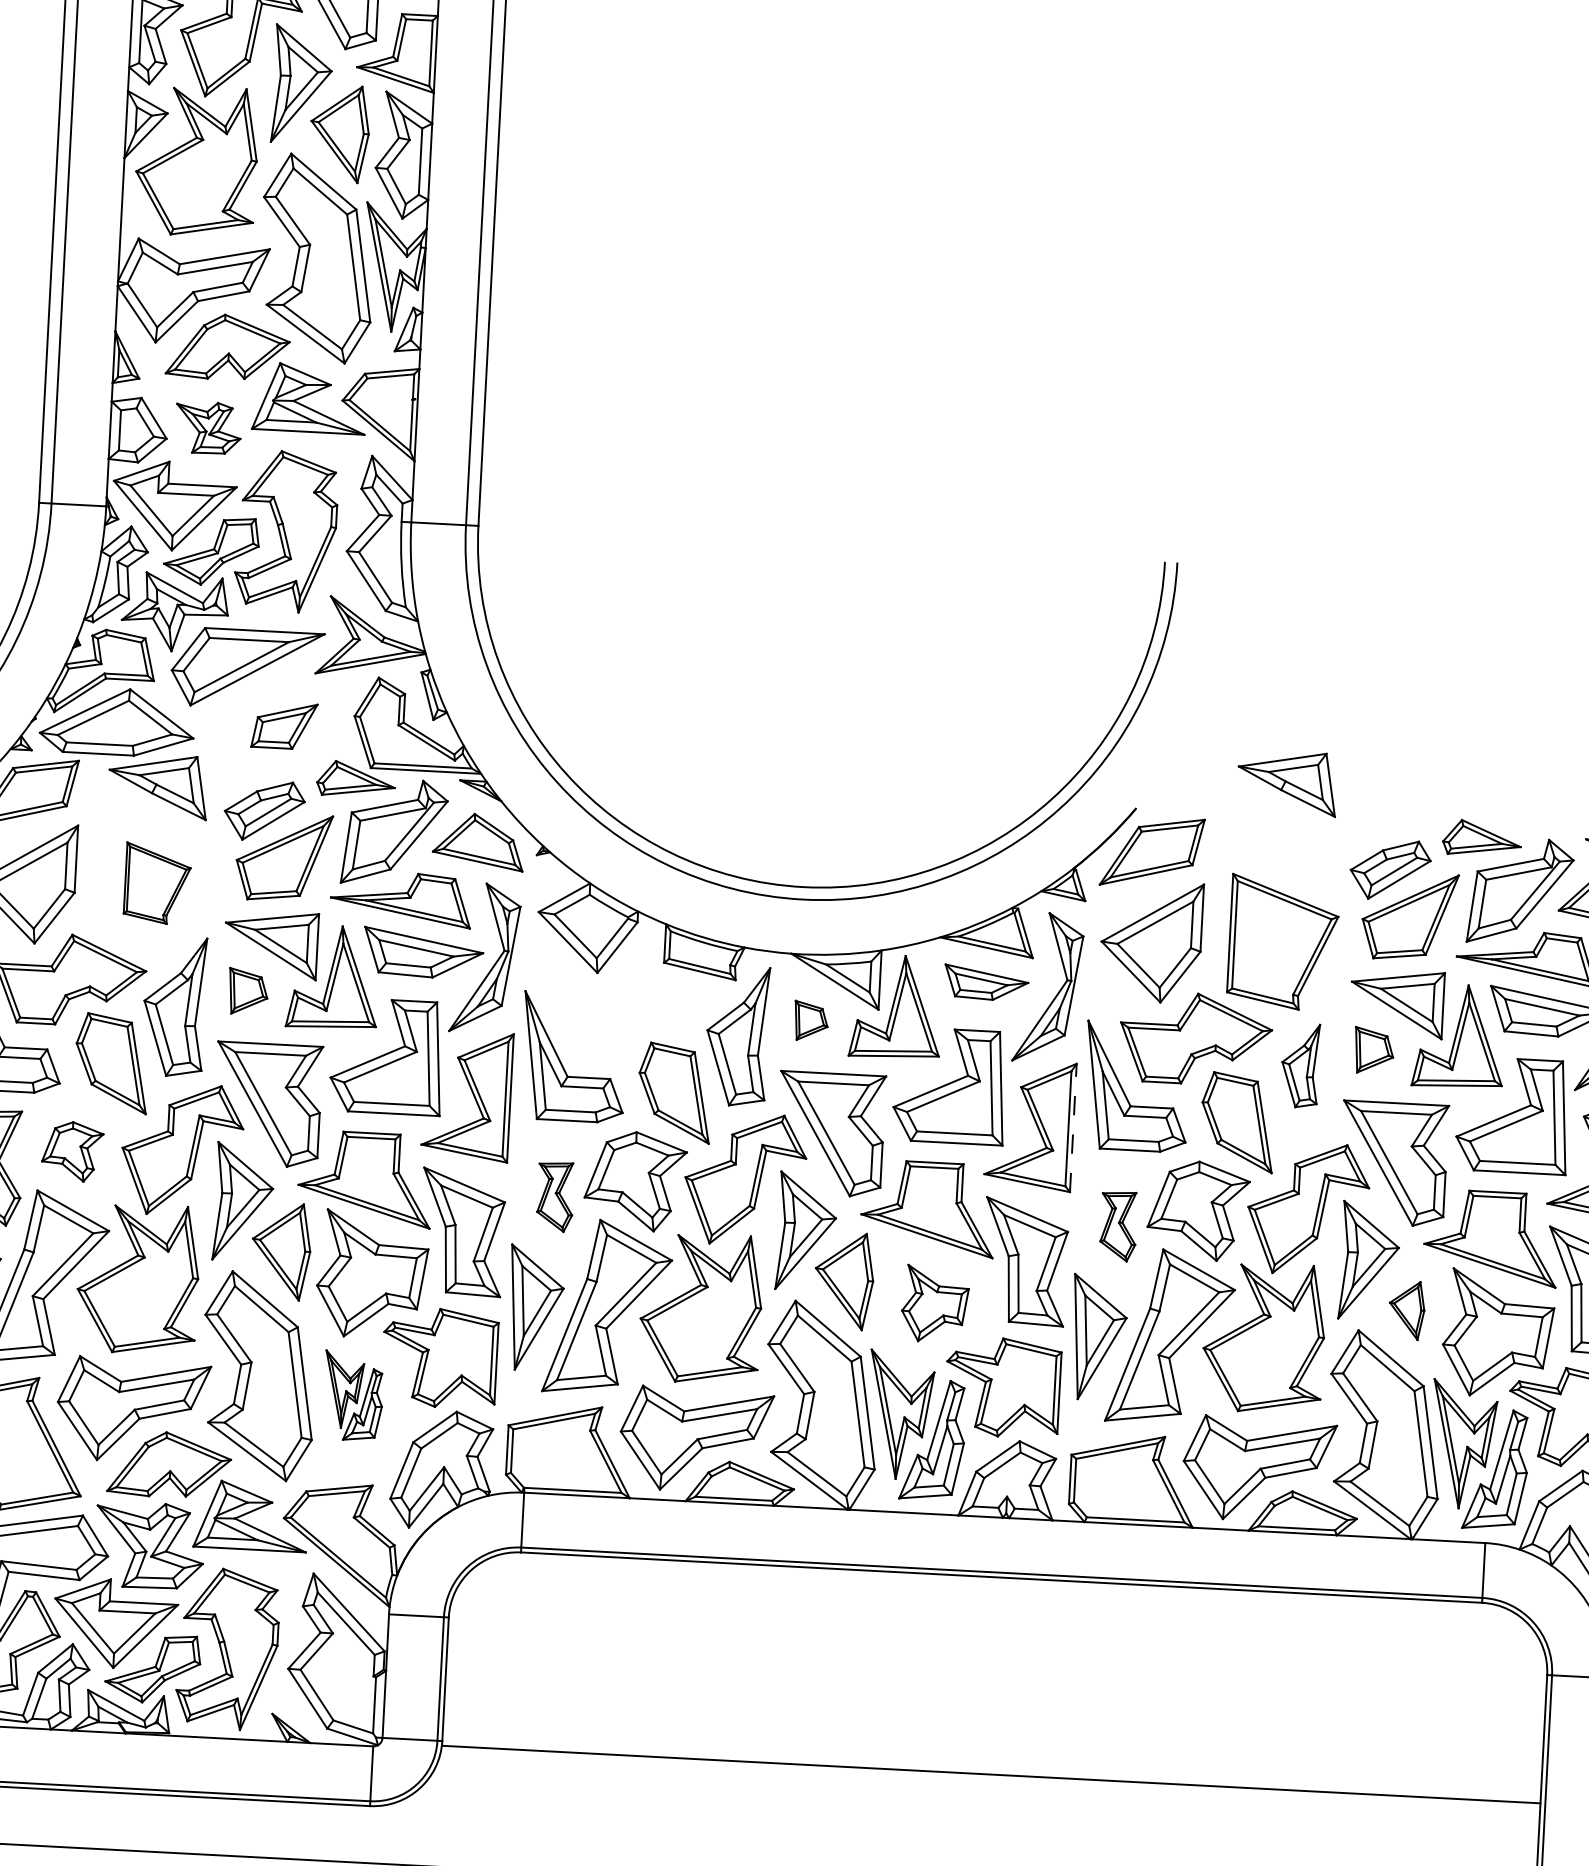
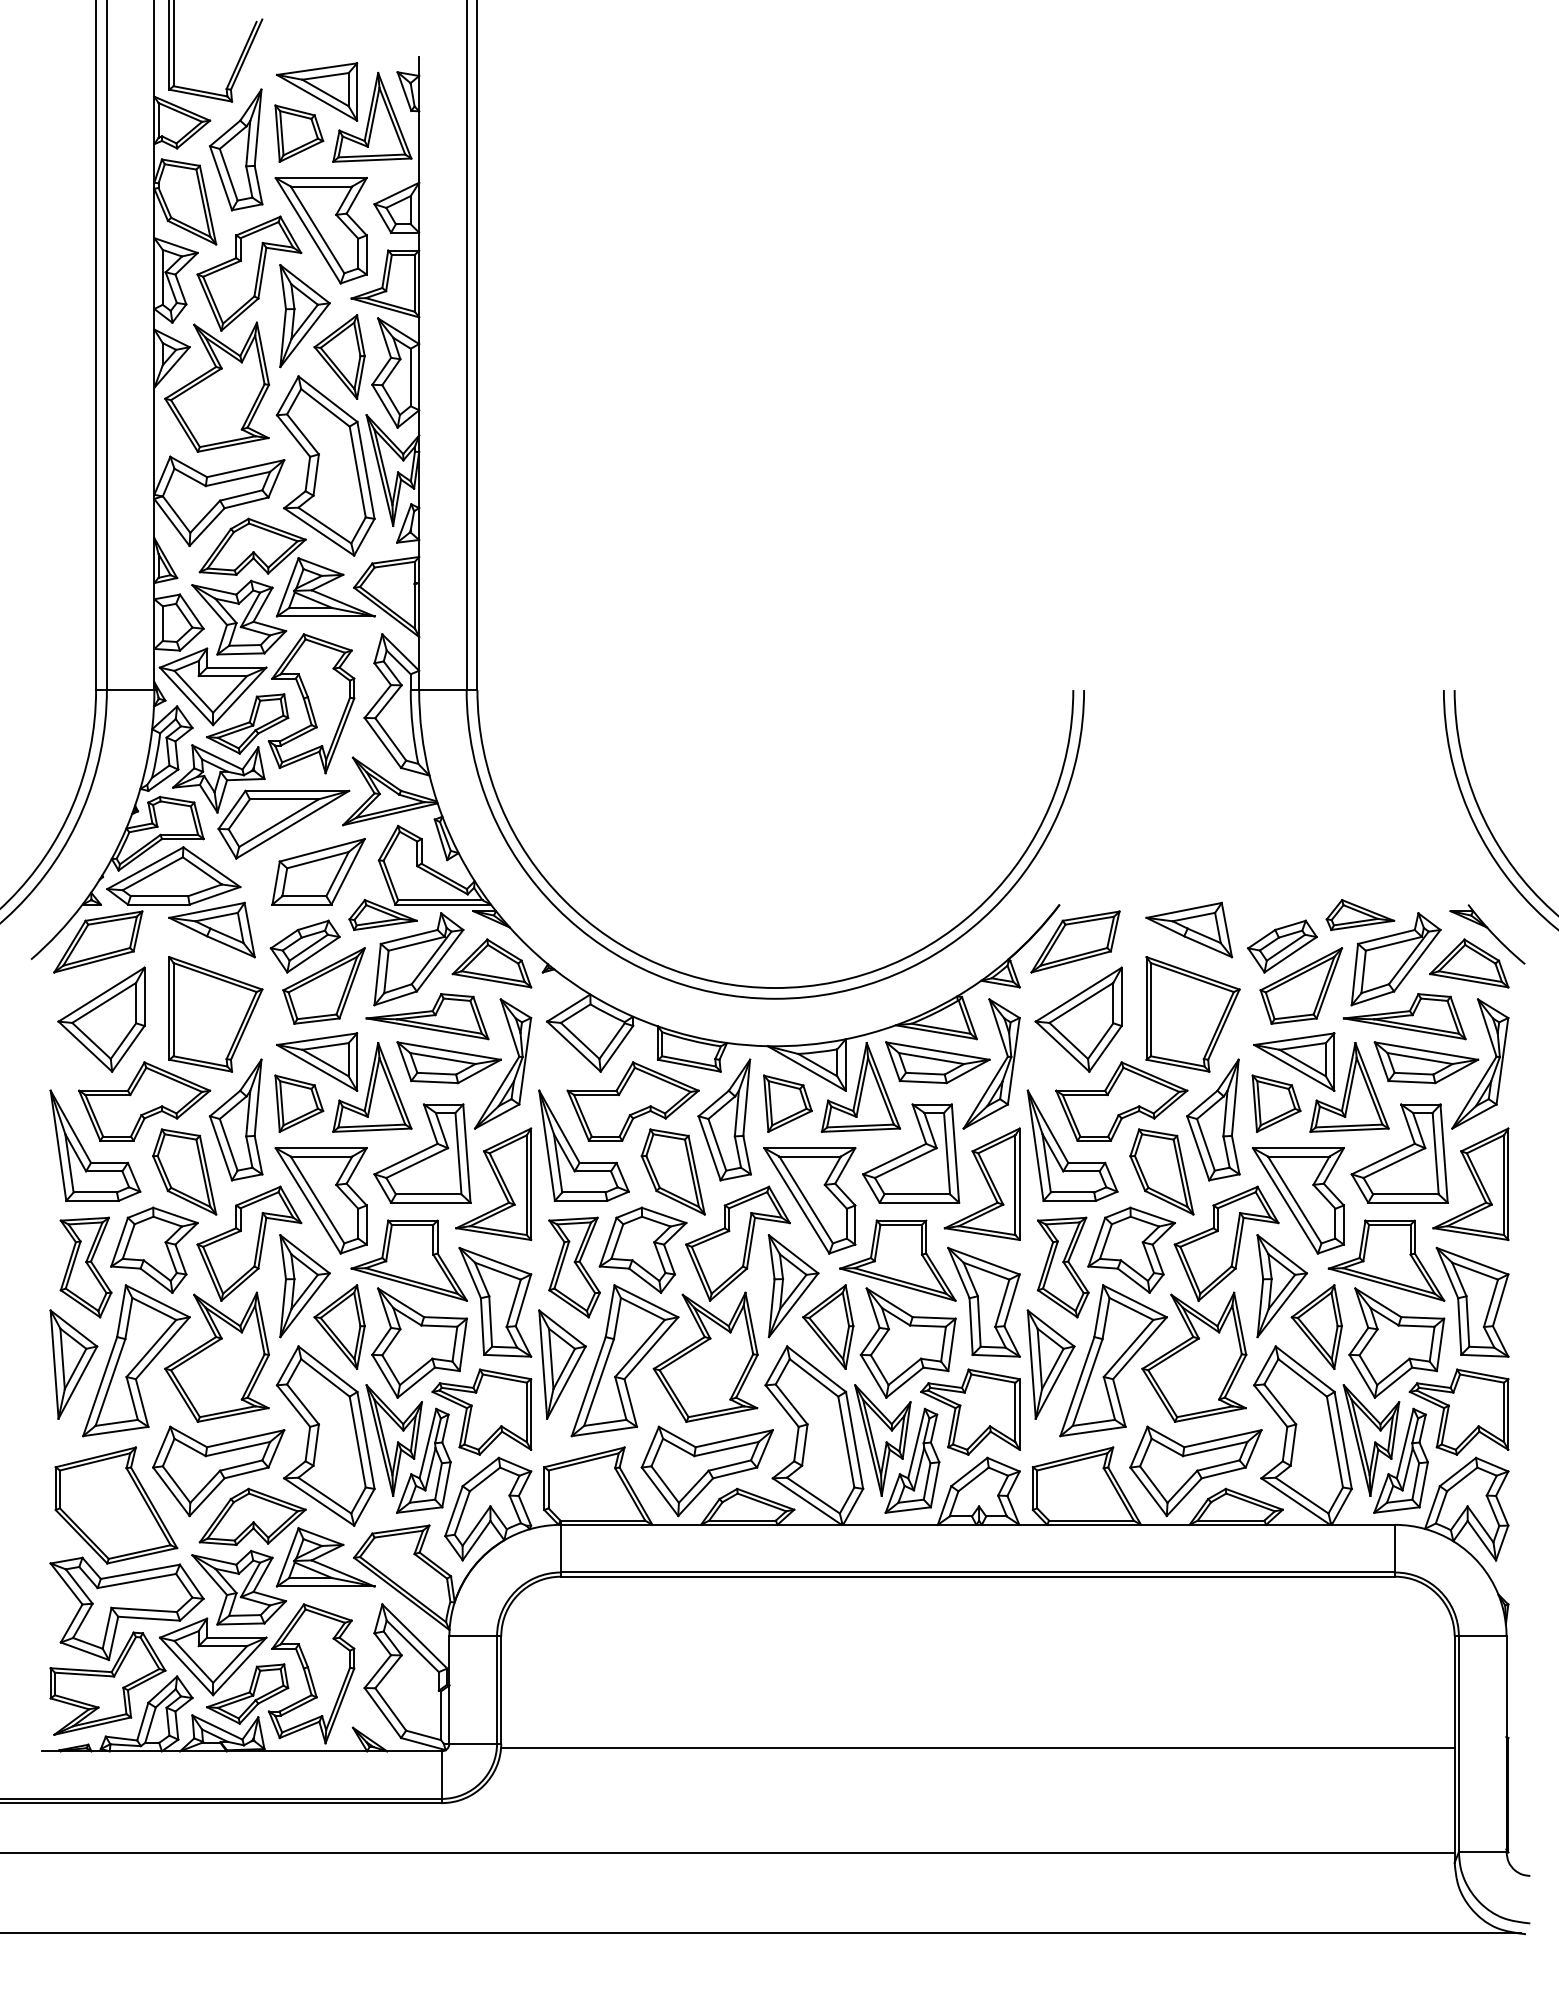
part: (208, 427) -> (239, 617), size x1.67
part: (284, 725) -> (318, 871), size x1.67
part: (1287, 782) -> (1189, 929), moved
part: (157, 883) -> (215, 1014), size x1.67
part: (986, 982) -> (937, 1062), size x1.43
part: (248, 991) -> (299, 1103), size x1.43
part: (632, 1009) -> (632, 1101), added
part: (810, 1020) -> (787, 1103), size x1.67
part: (1374, 1050) -> (1276, 1103), size x1.43
part: (1300, 1065) -> (1213, 1119), size x1.67
line: (1073, 1128) -> (1019, 1184), dashed -> solid
part: (72, 1150) -> (154, 1249), size x1.67
part: (555, 1196) -> (574, 1267), size x1.67
part: (1118, 1226) -> (1063, 1267), size x1.67
part: (934, 1303) -> (907, 1342), size x1.67
part: (1406, 1309) -> (1316, 1326), size x1.67
part: (353, 1395) -> (408, 1448), size x1.67

